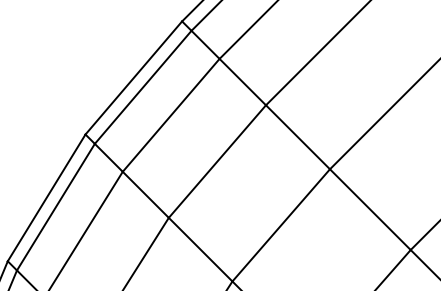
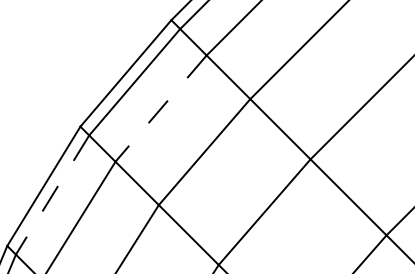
line: (170, 115) -> (160, 108), solid -> dashed
line: (55, 207) -> (52, 195), solid -> dashed

